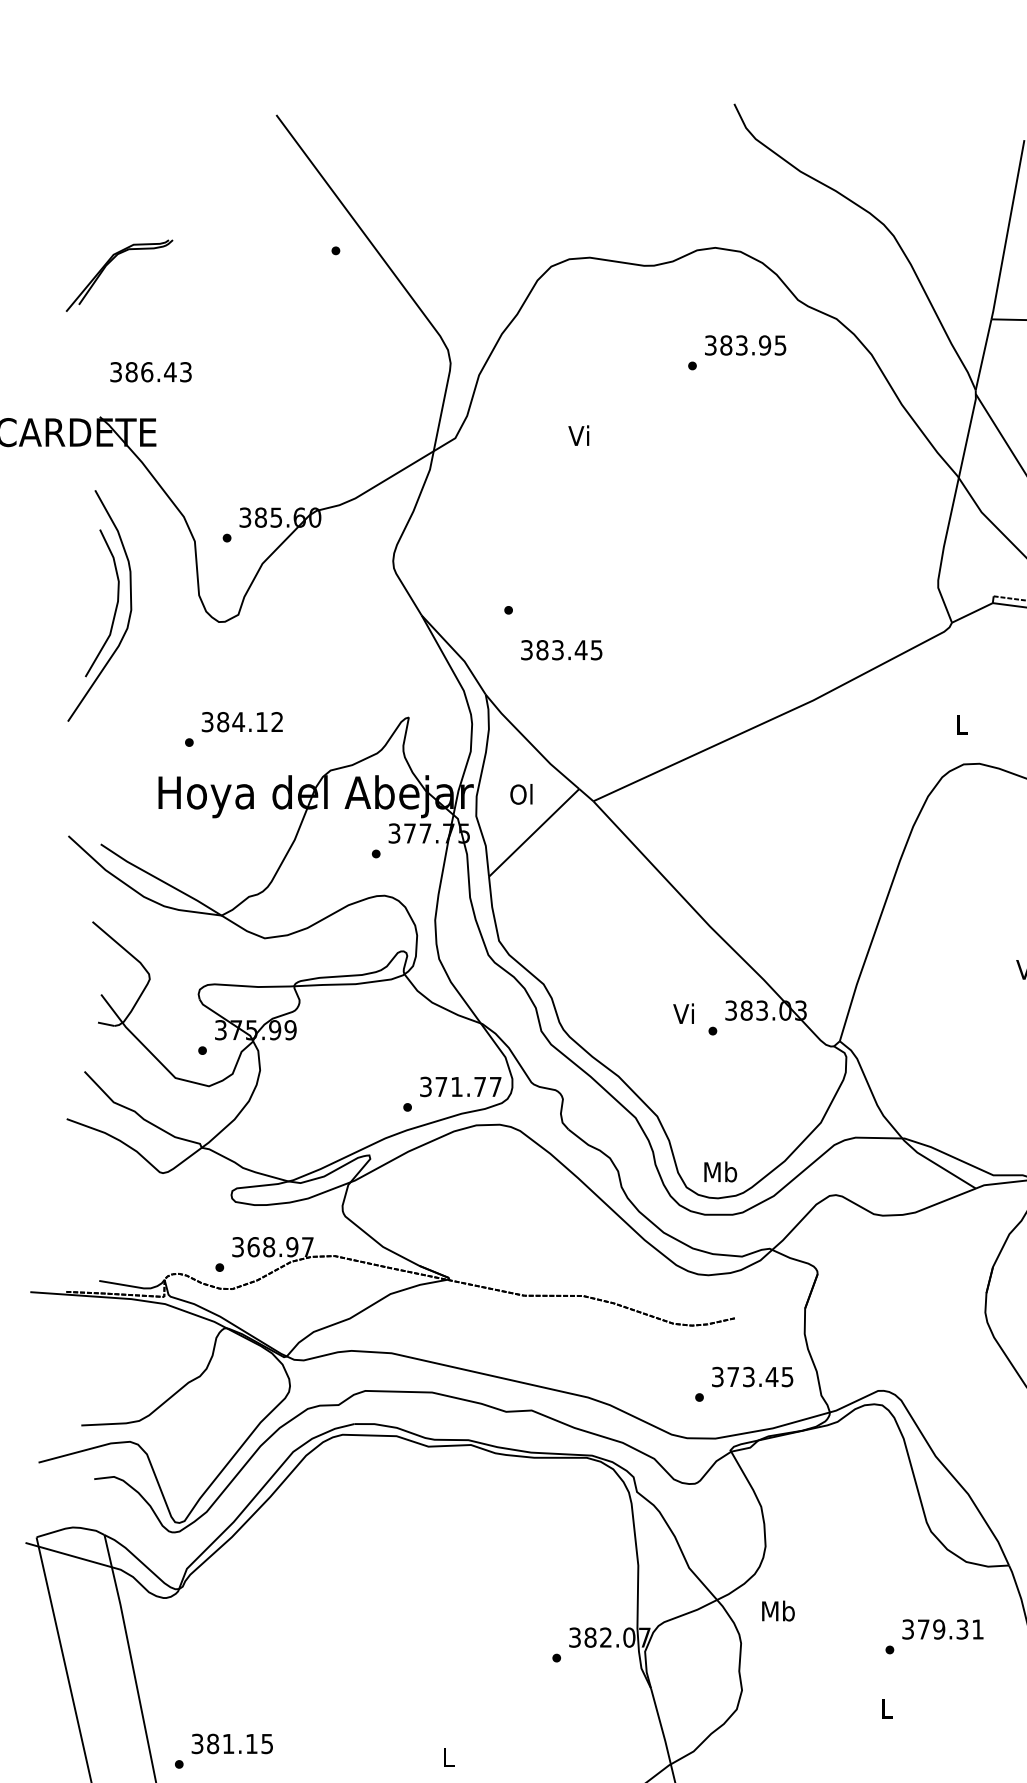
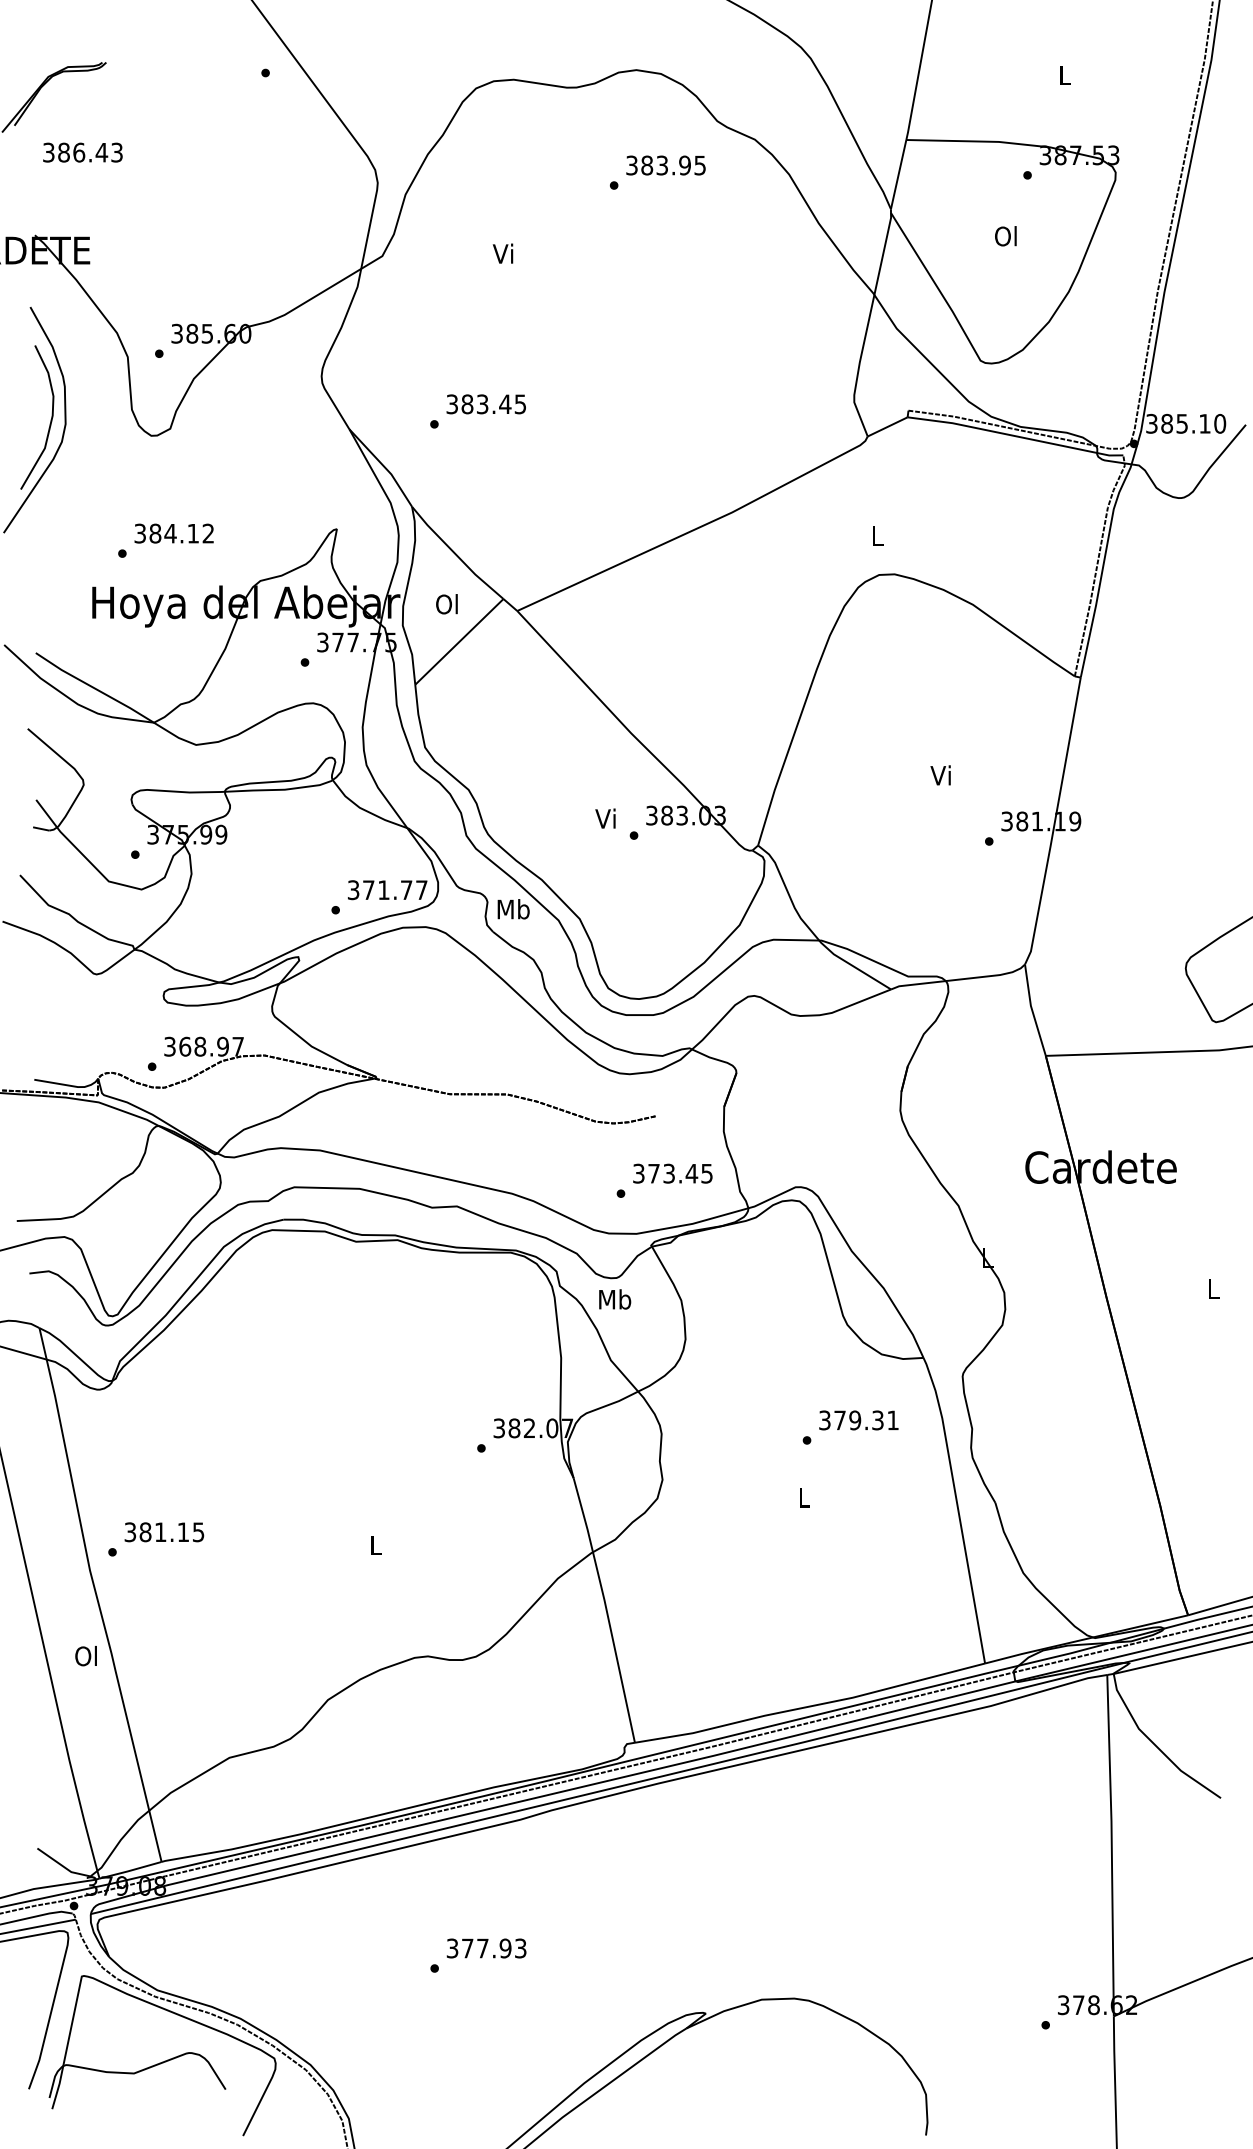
text: (150, 372) -> (82, 152), moved
text: (560, 650) -> (485, 404), moved
text: (720, 1172) -> (513, 909), moved
text: (778, 1611) -> (615, 1299), moved

